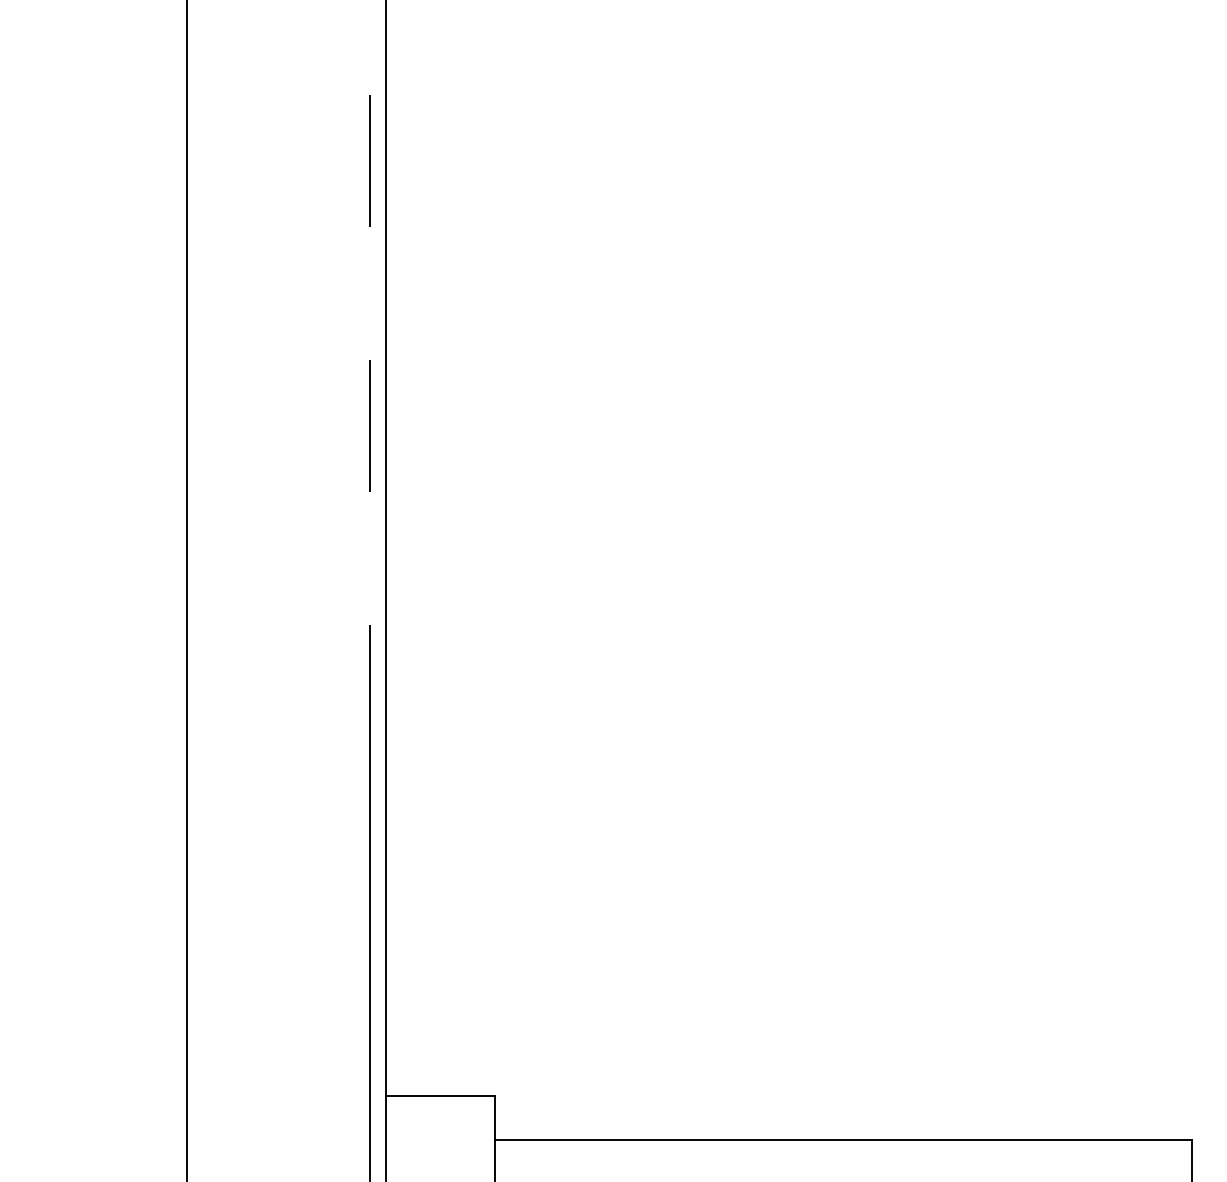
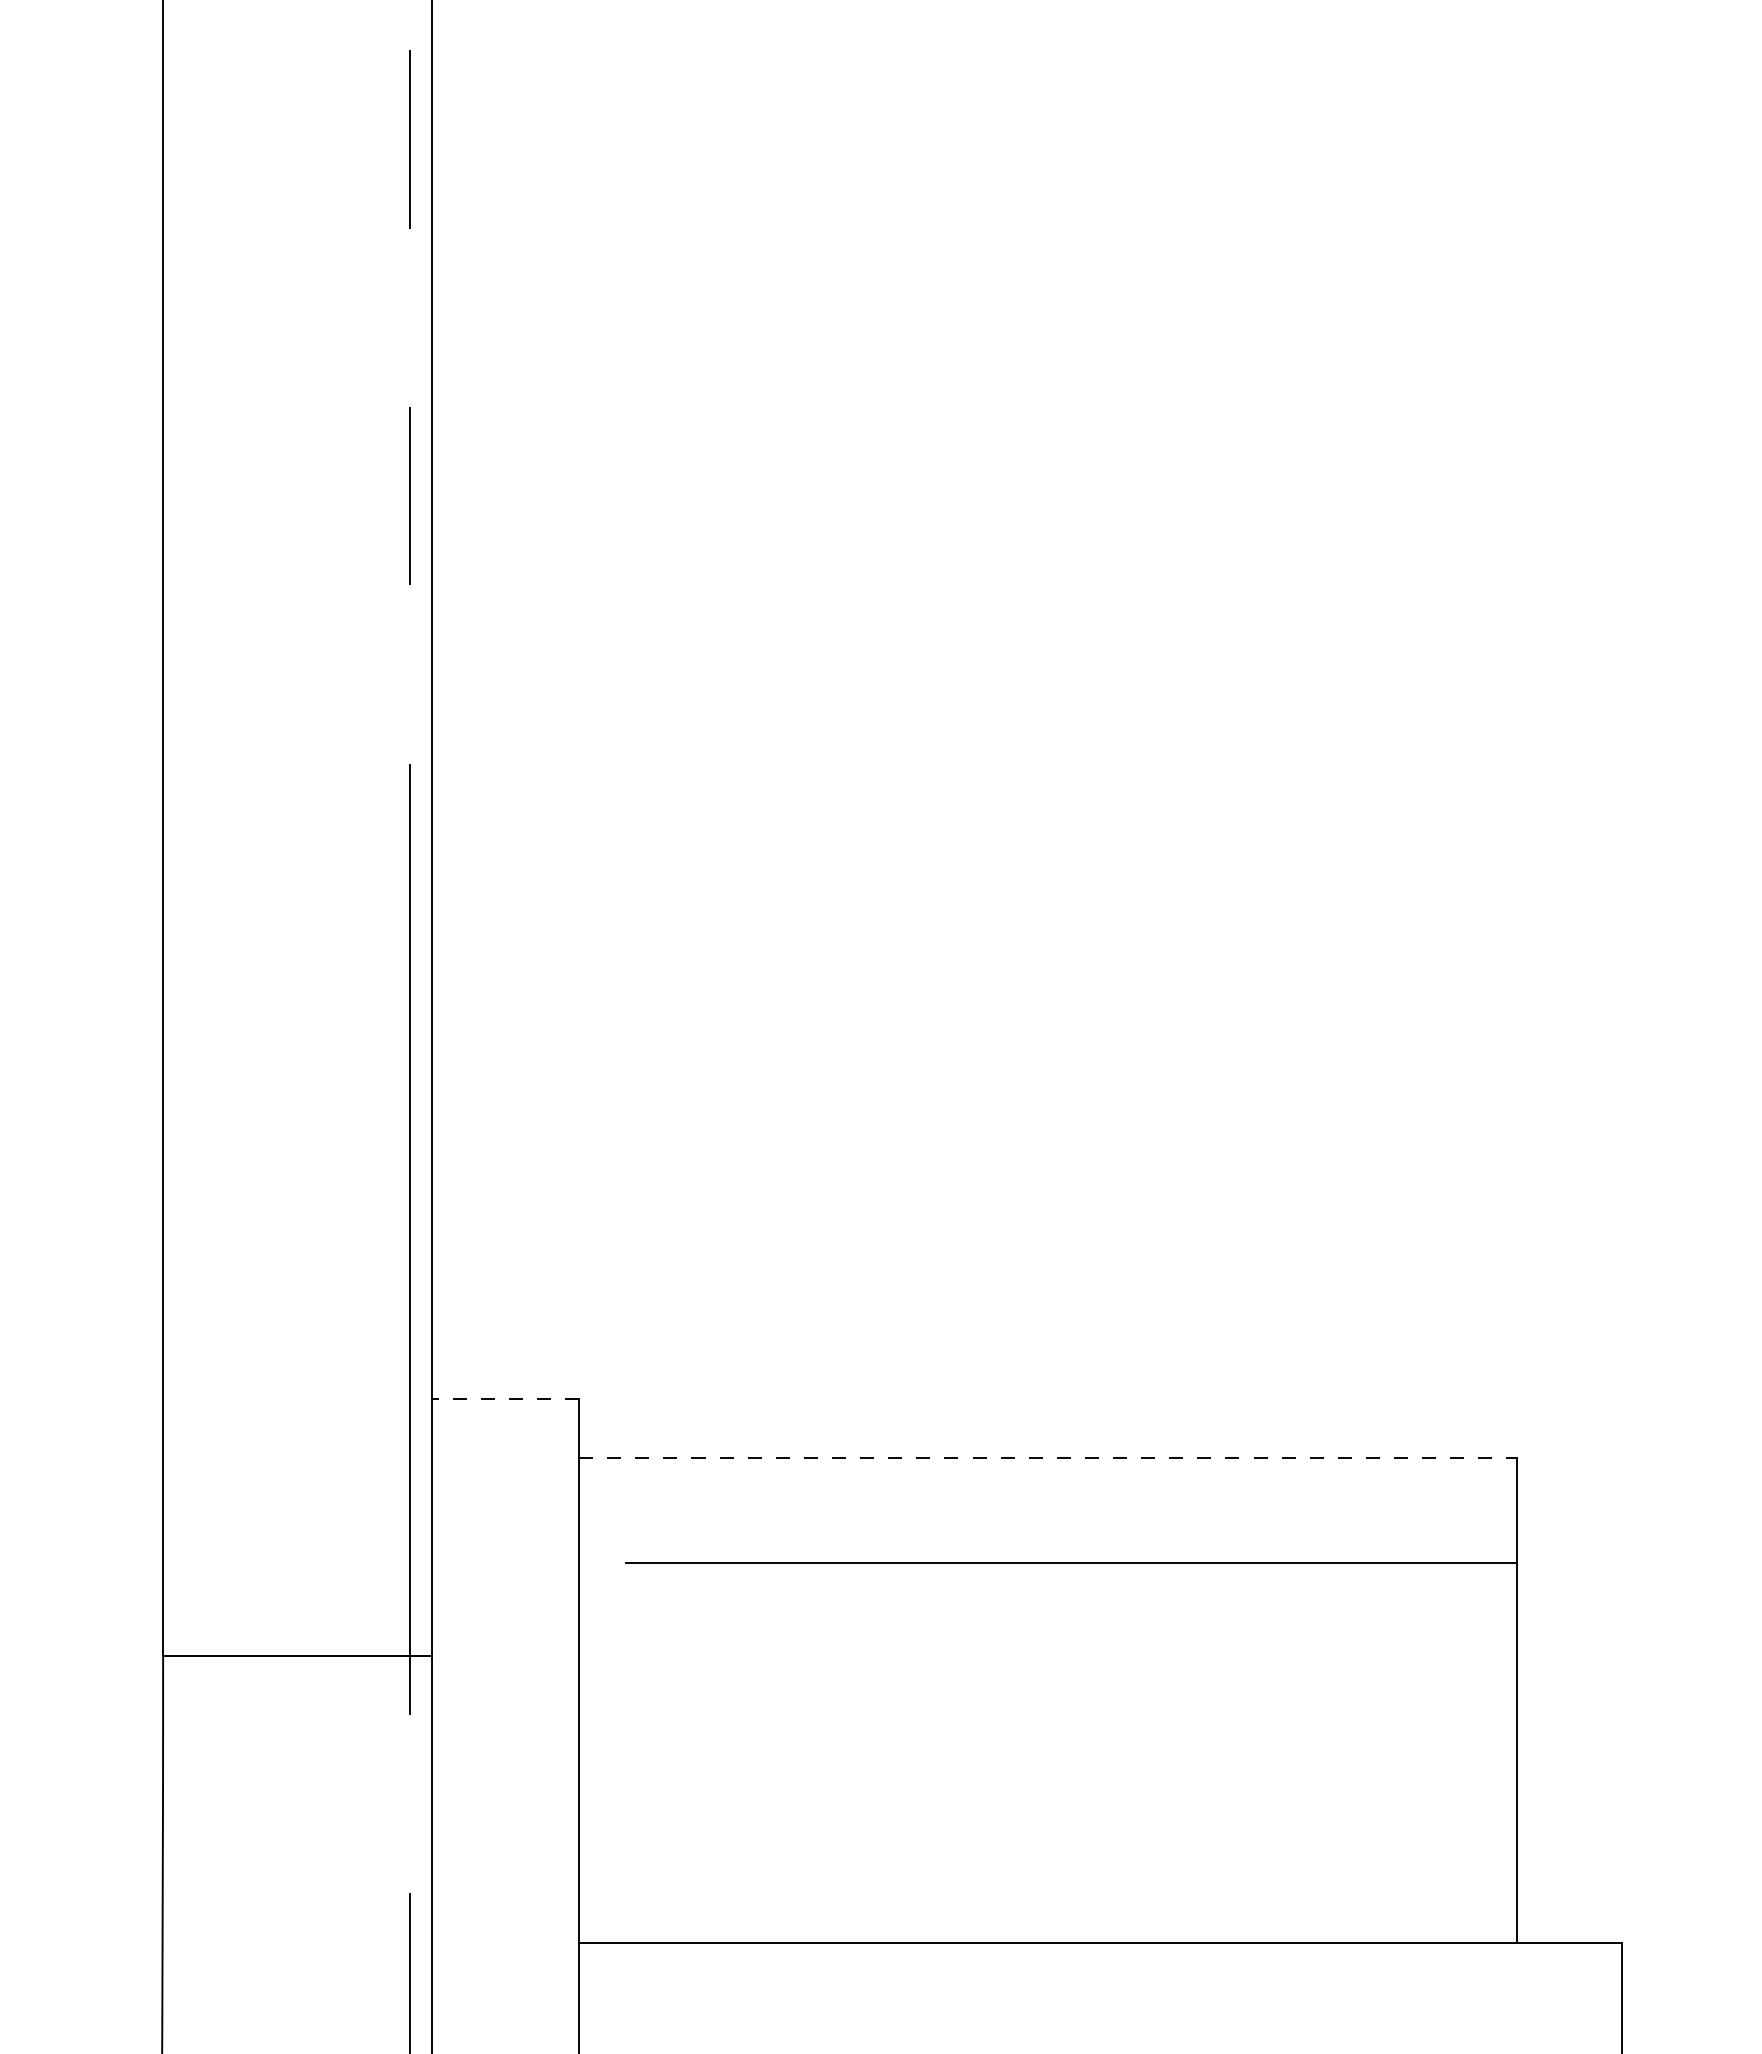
line: (440, 1095) -> (505, 1398), solid -> dashed
line: (843, 1139) -> (1048, 1457), solid -> dashed

